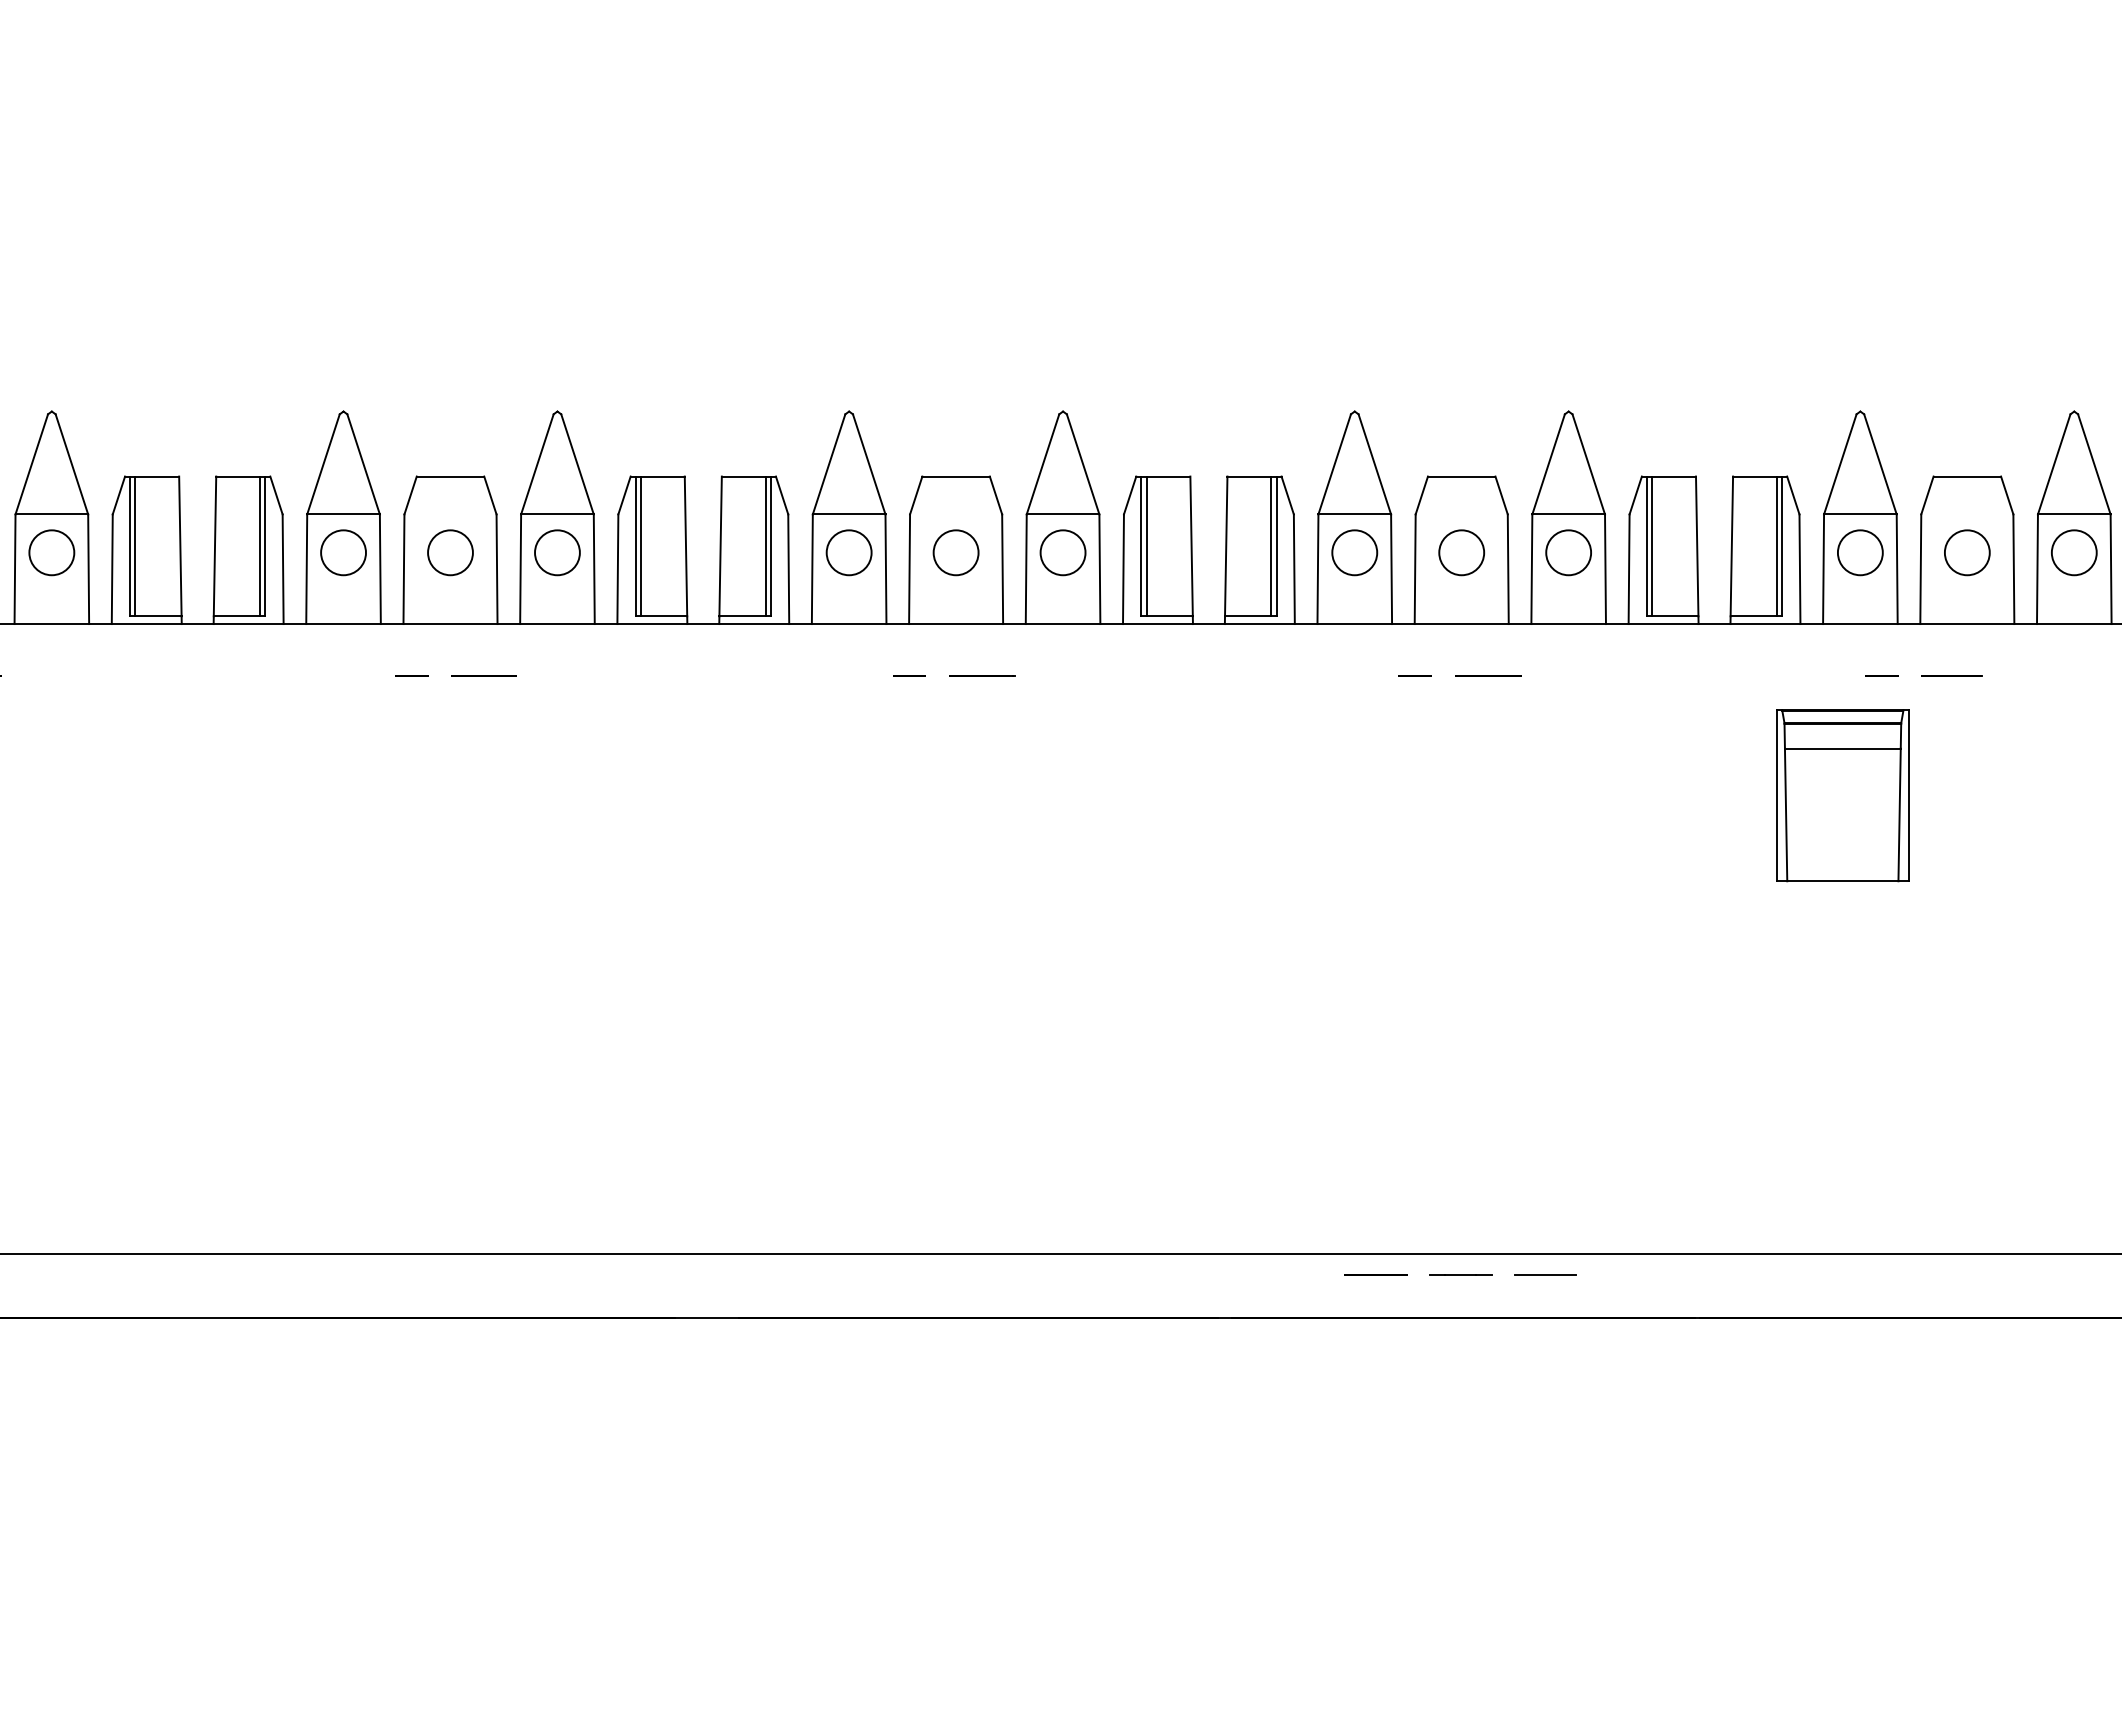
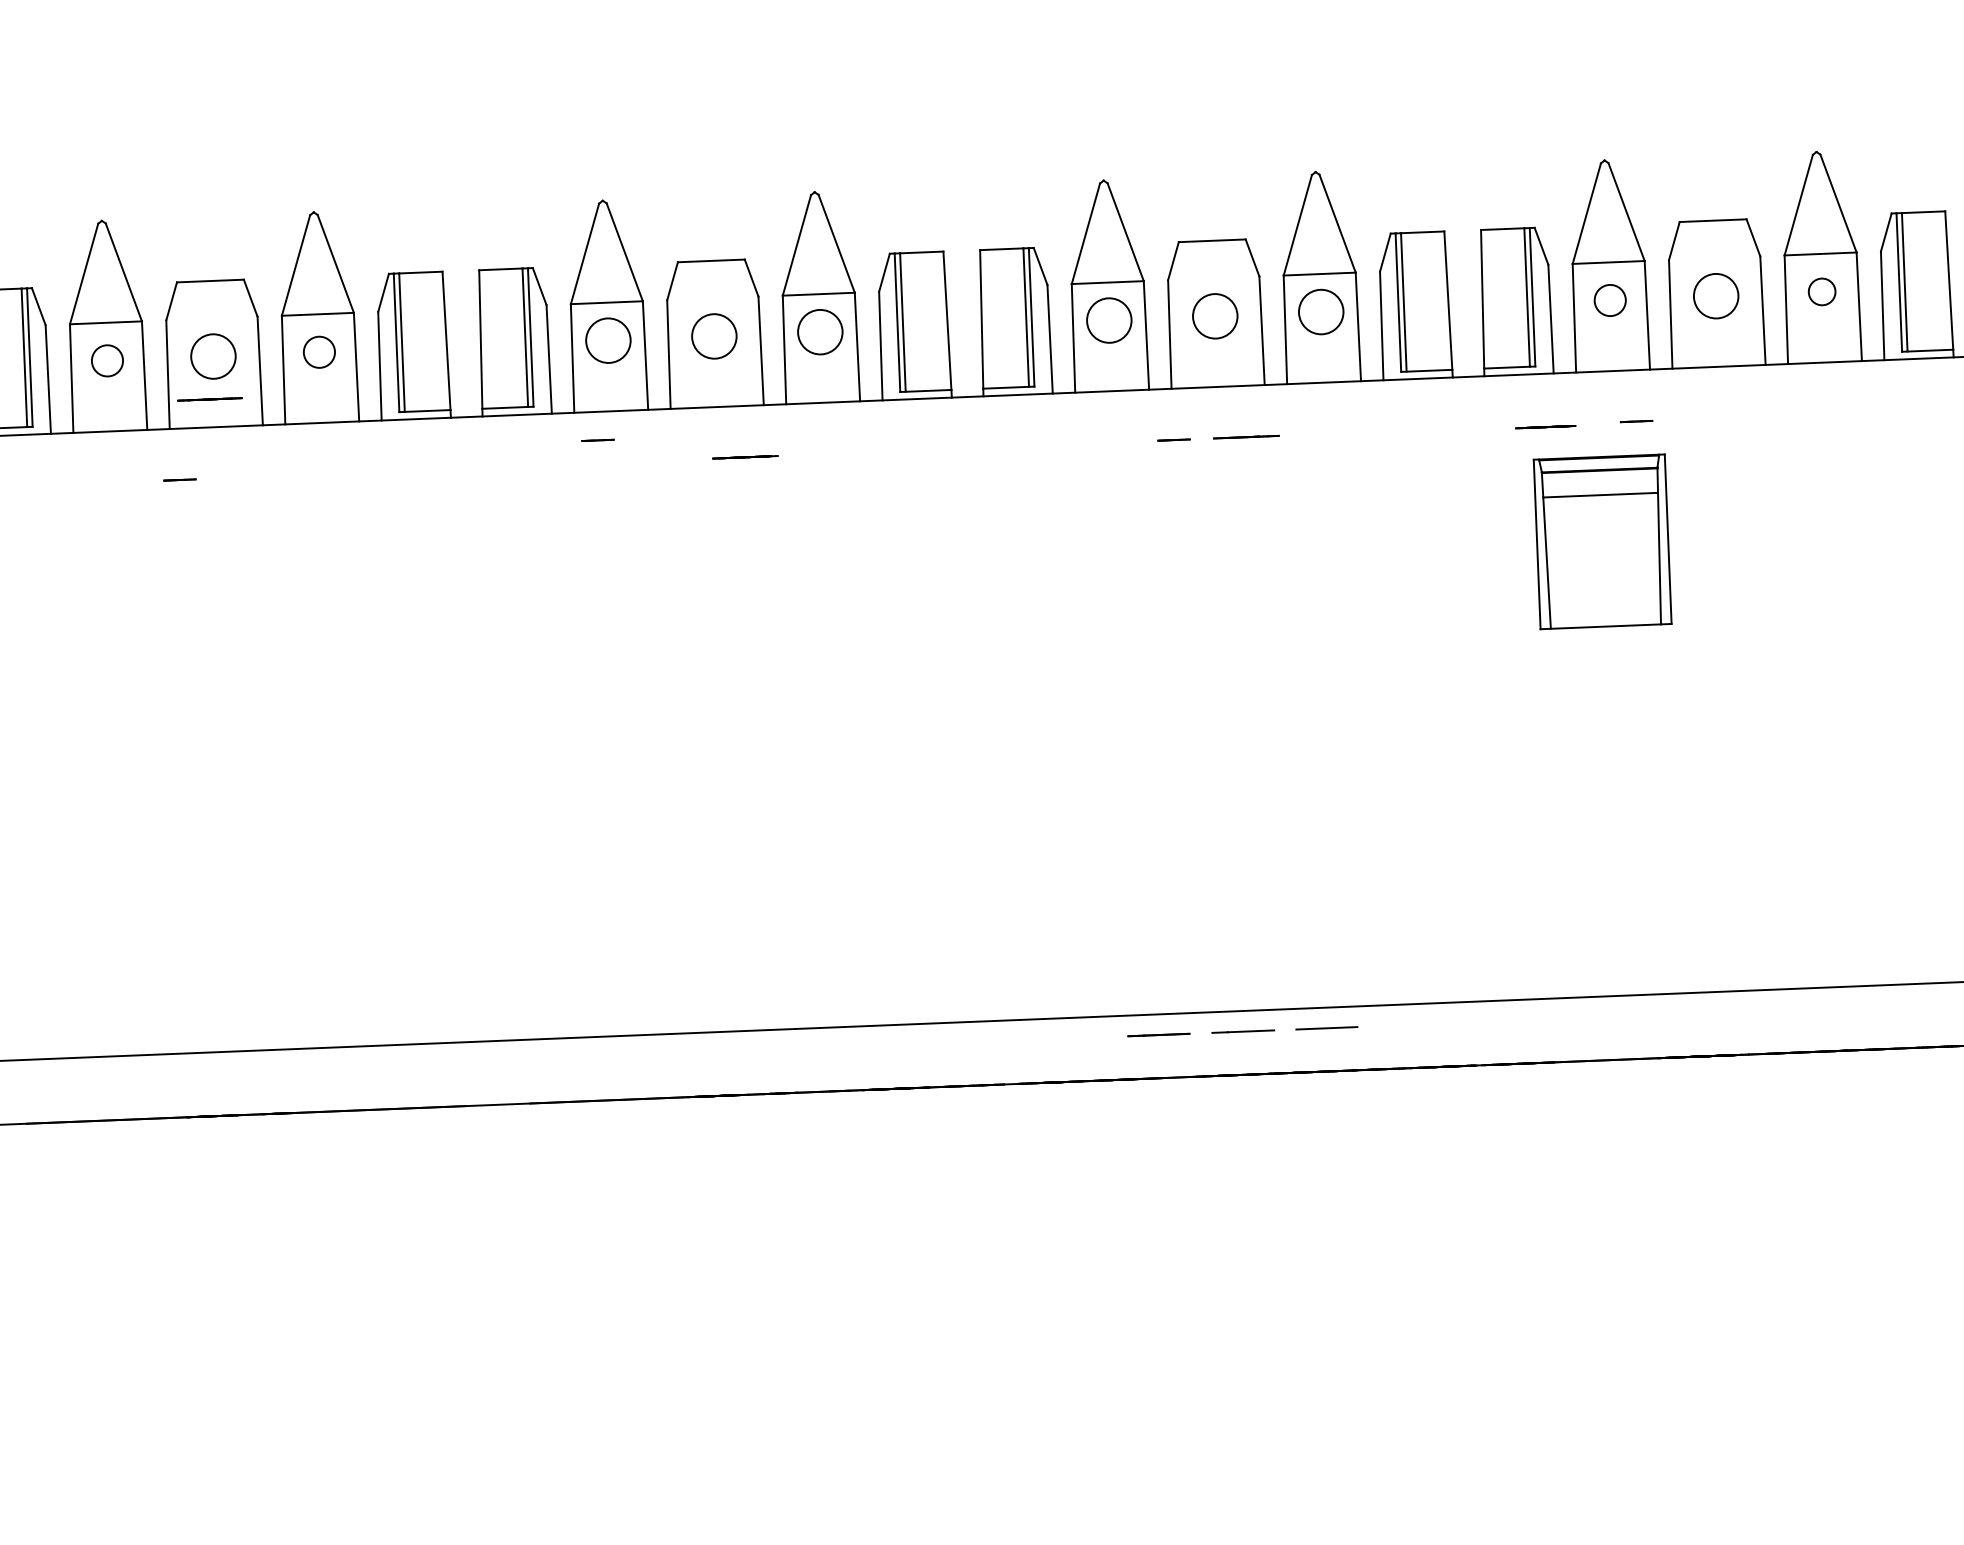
circle: (343, 552) -> (107, 360), size x0.7
circle: (557, 552) -> (319, 352), size x0.7
circle: (1860, 552) -> (1610, 300), size x0.7
circle: (2073, 552) -> (1821, 291), size x0.6
line: (483, 675) -> (209, 399), moved
line: (909, 675) -> (597, 440), moved
line: (1951, 675) -> (1544, 426), moved

